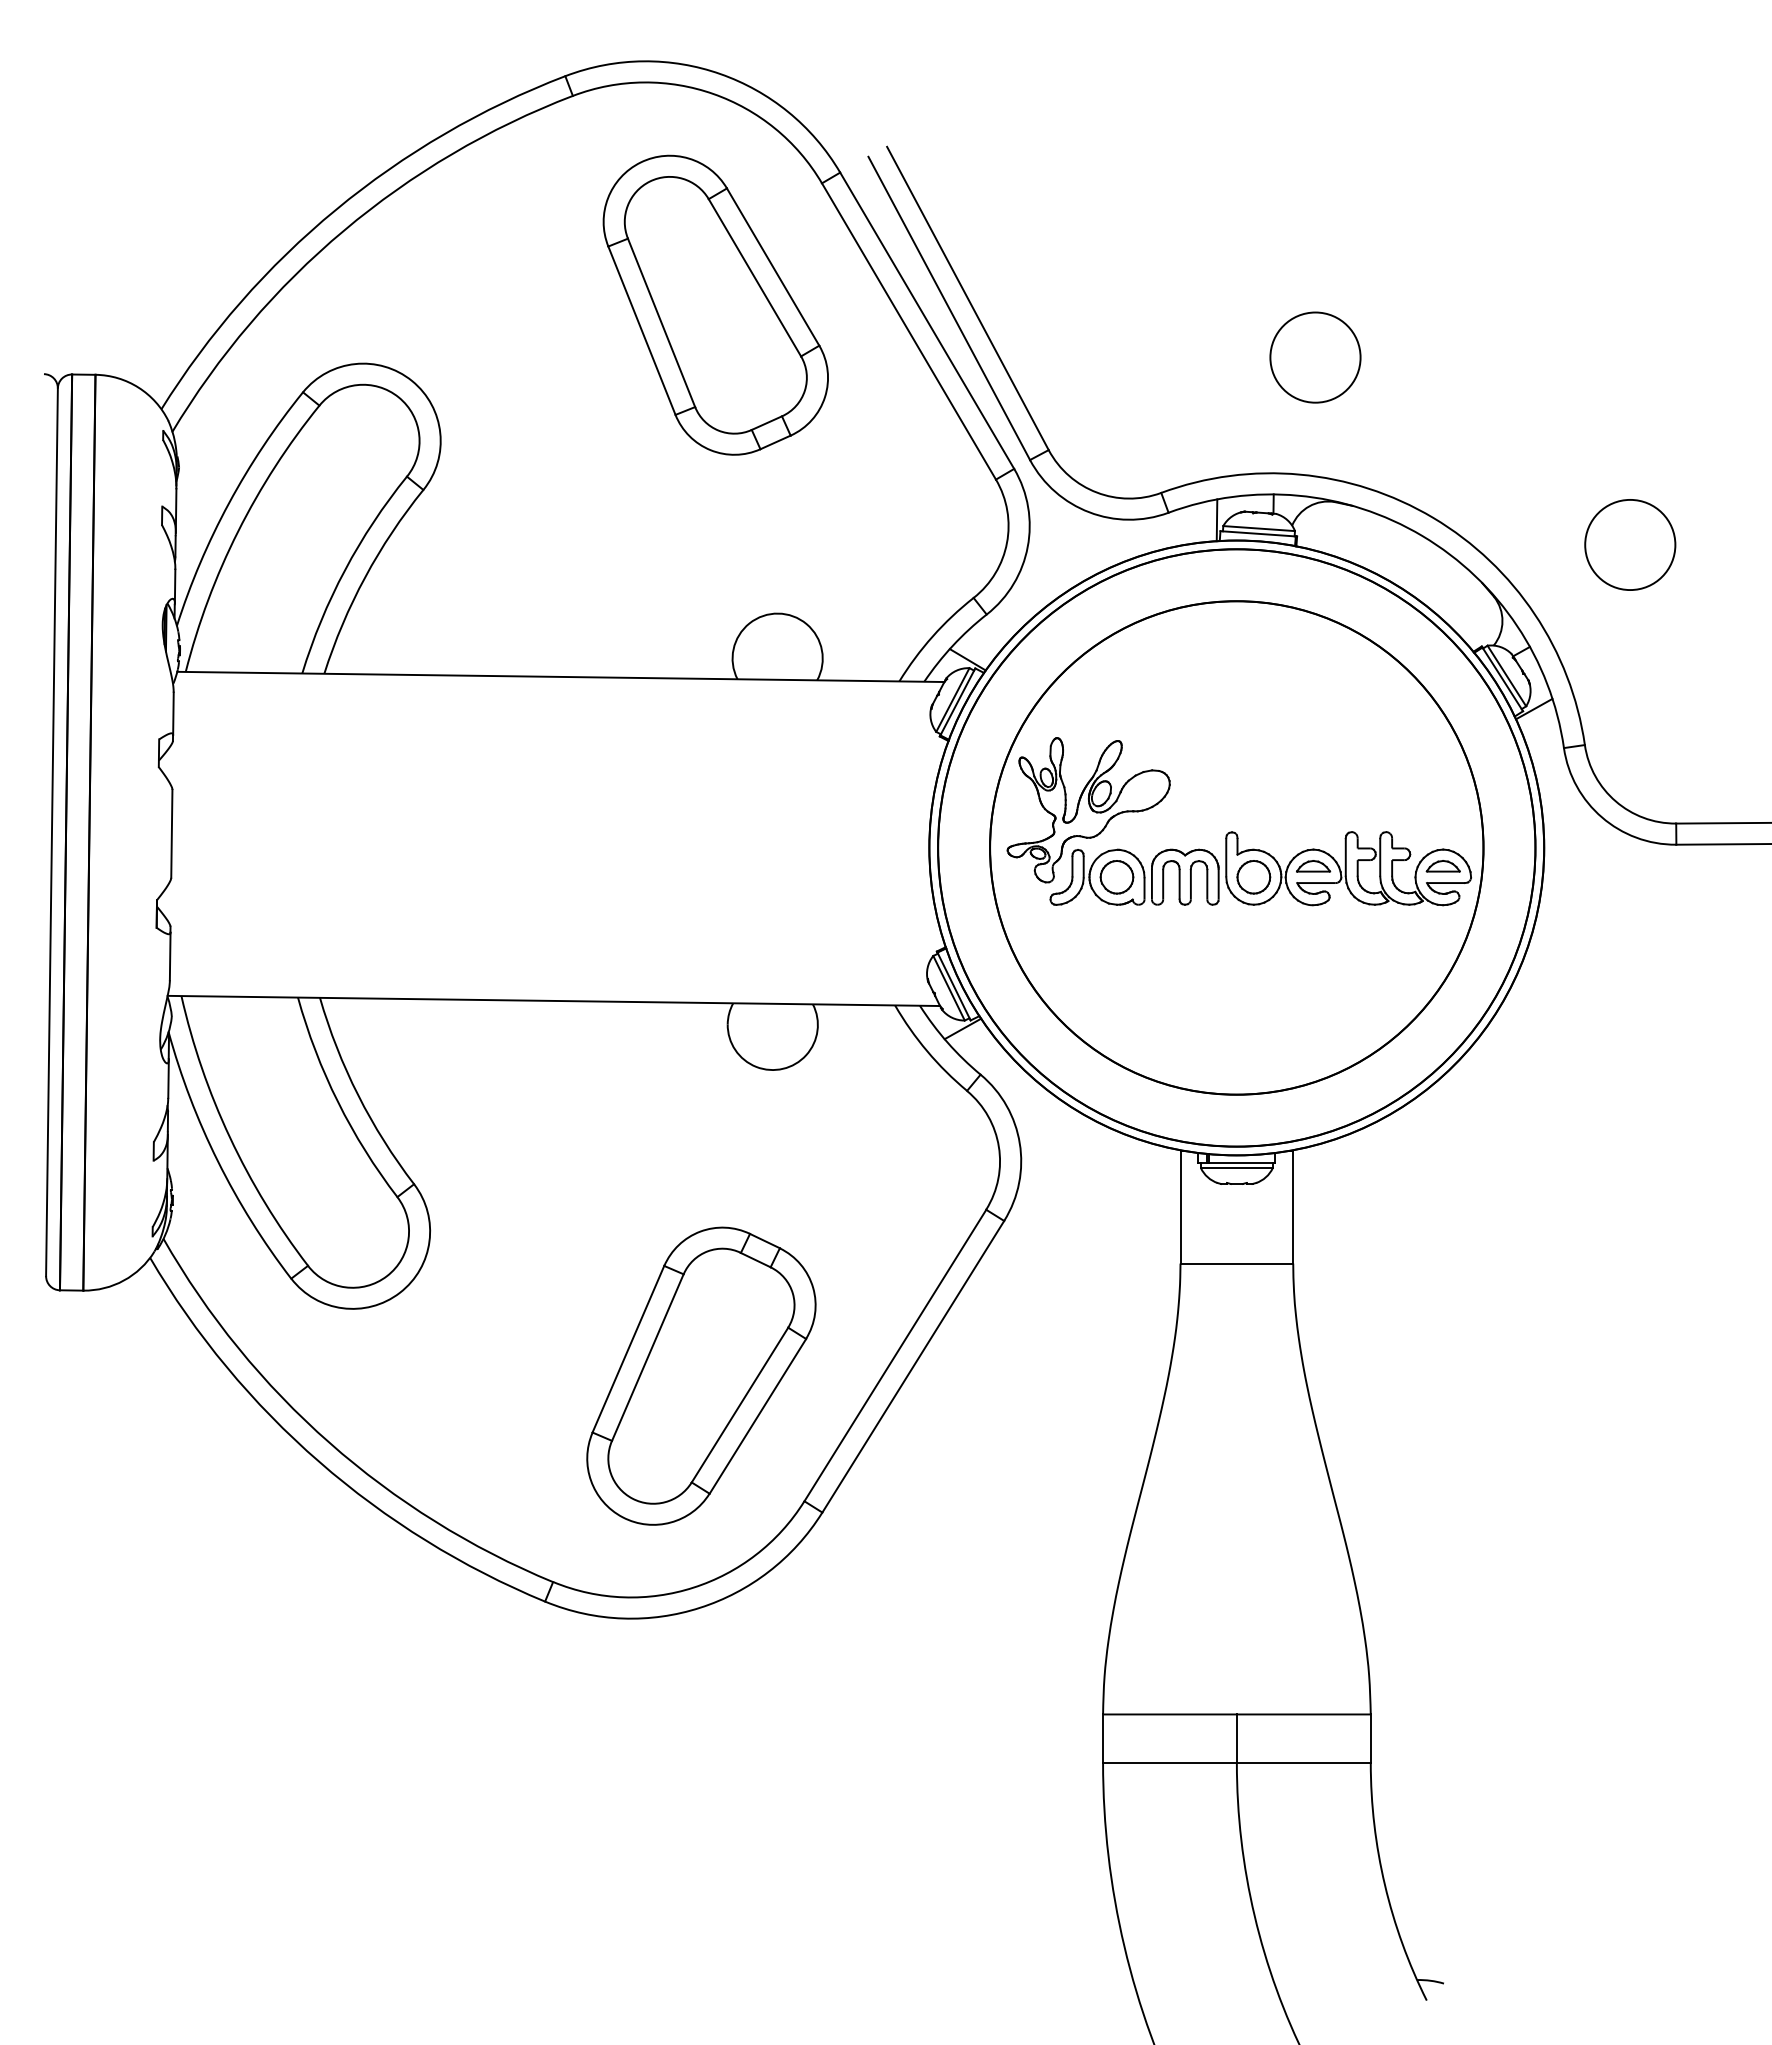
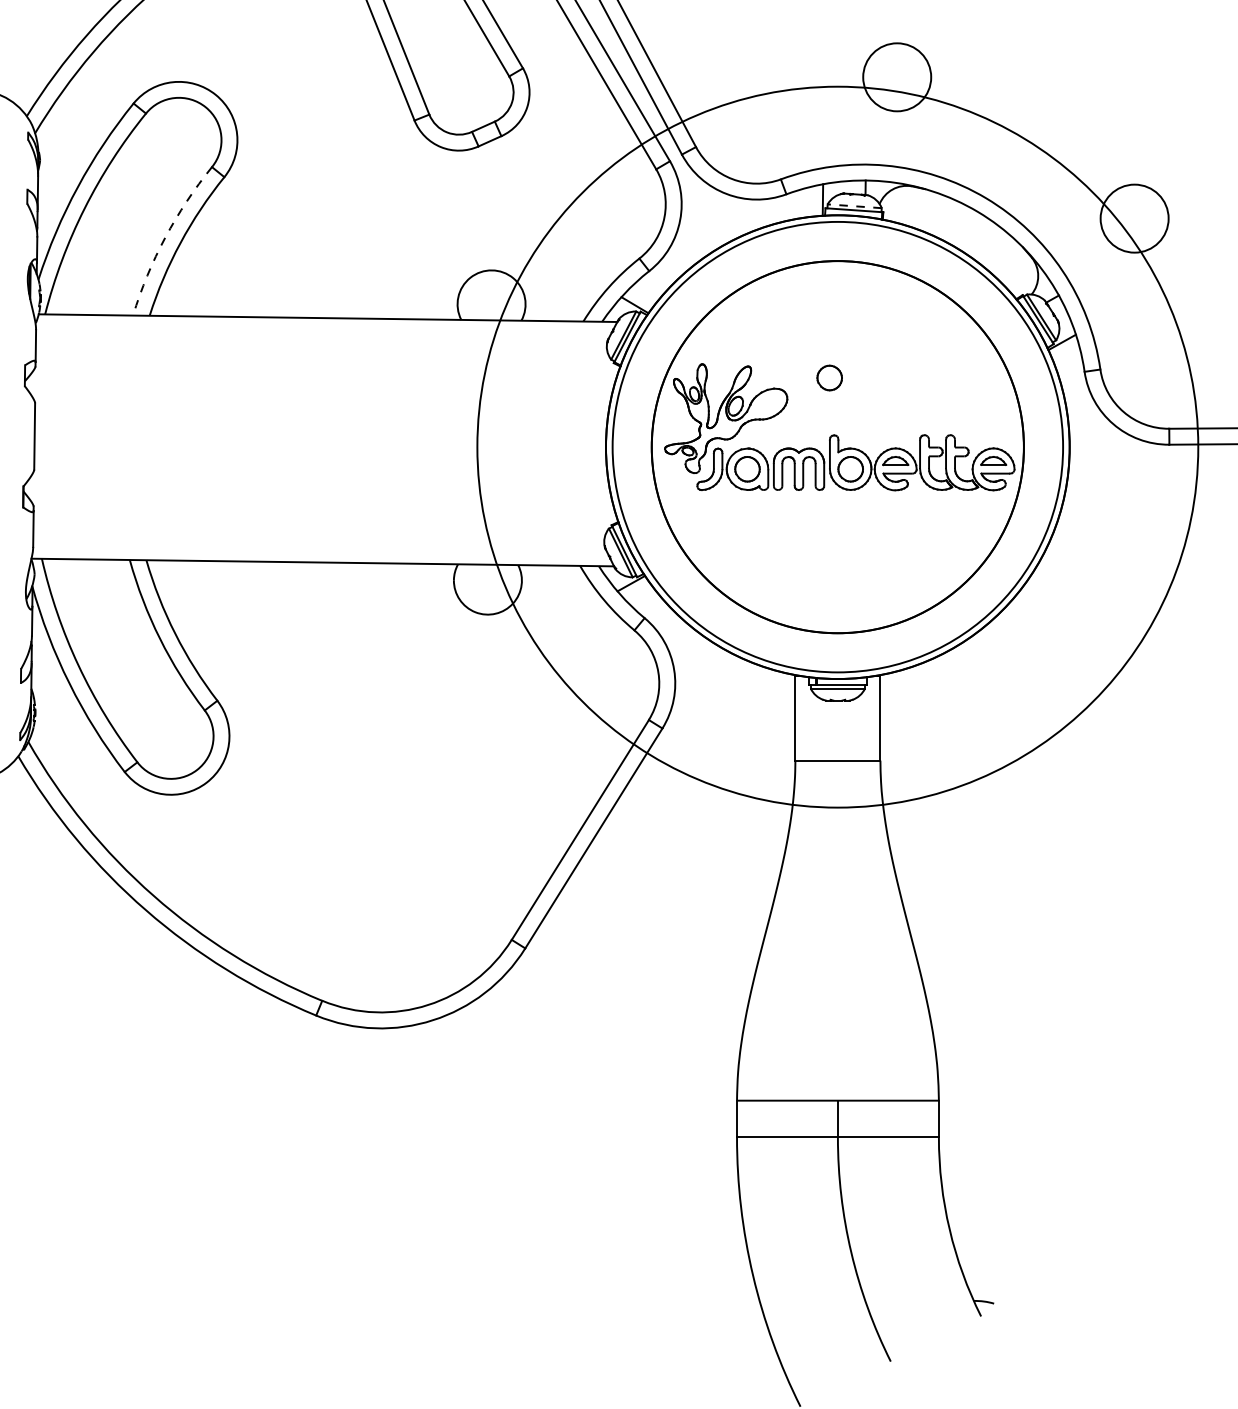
line: (1259, 528) -> (854, 206), solid -> dashed
arc: (345, 570) -> (165, 237), solid -> dashed
part: (1225, 756) -> (829, 378), added
circle: (1236, 847) -> (837, 446), size x1.6
part: (701, 1375) -> (434, 845), removed

